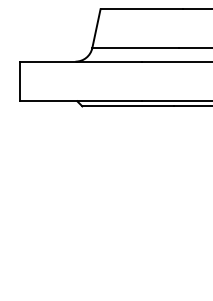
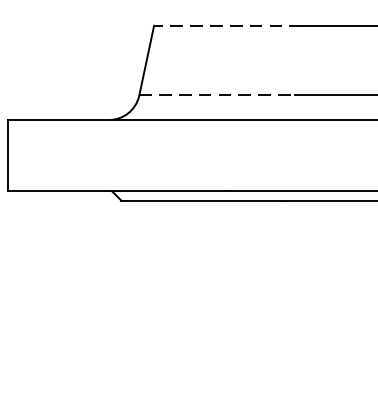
line: (141, 9) -> (227, 26), solid -> dashed
line: (135, 48) -> (217, 96), solid -> dashed

